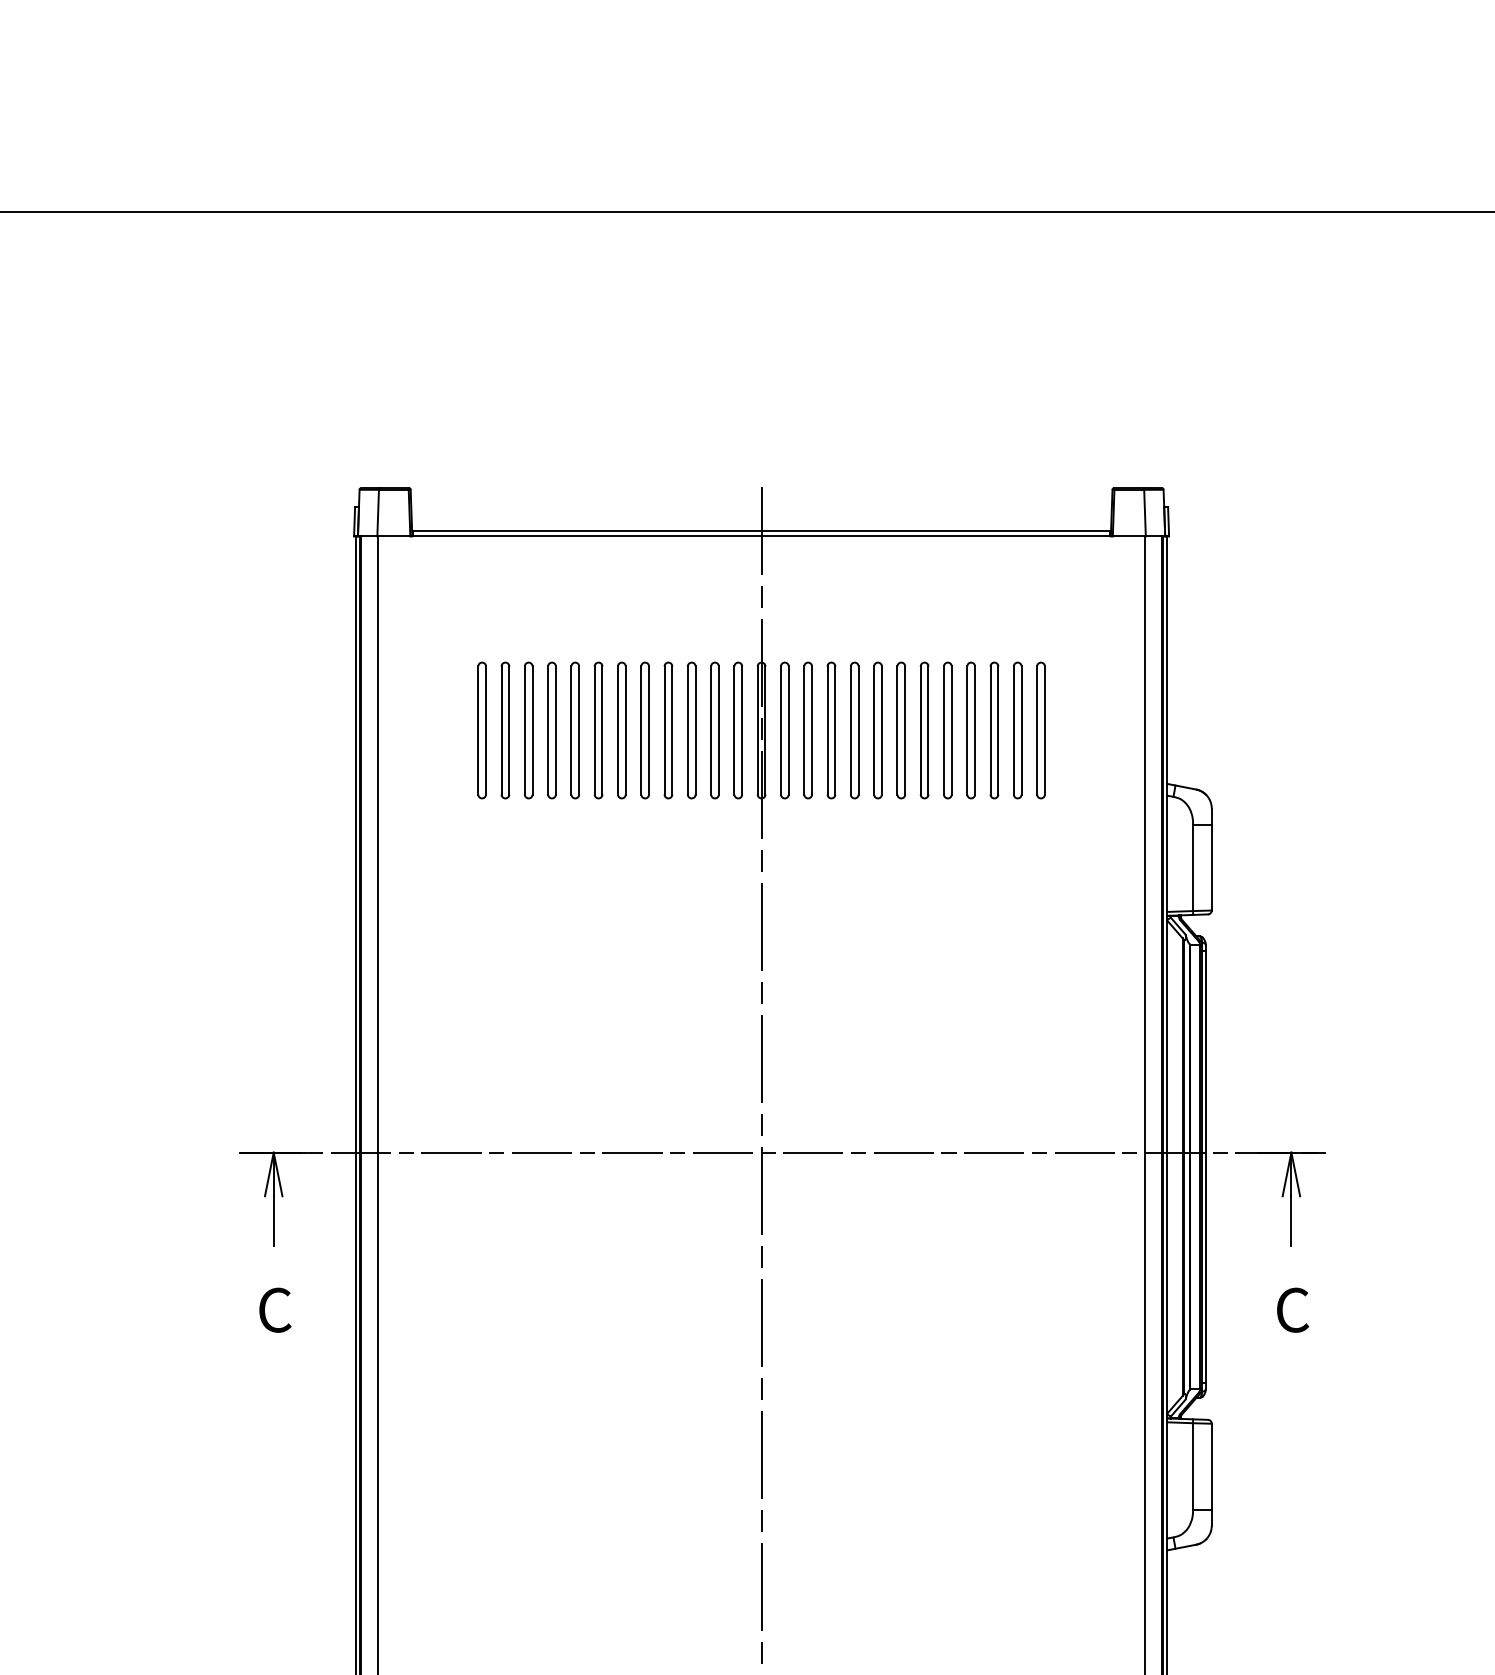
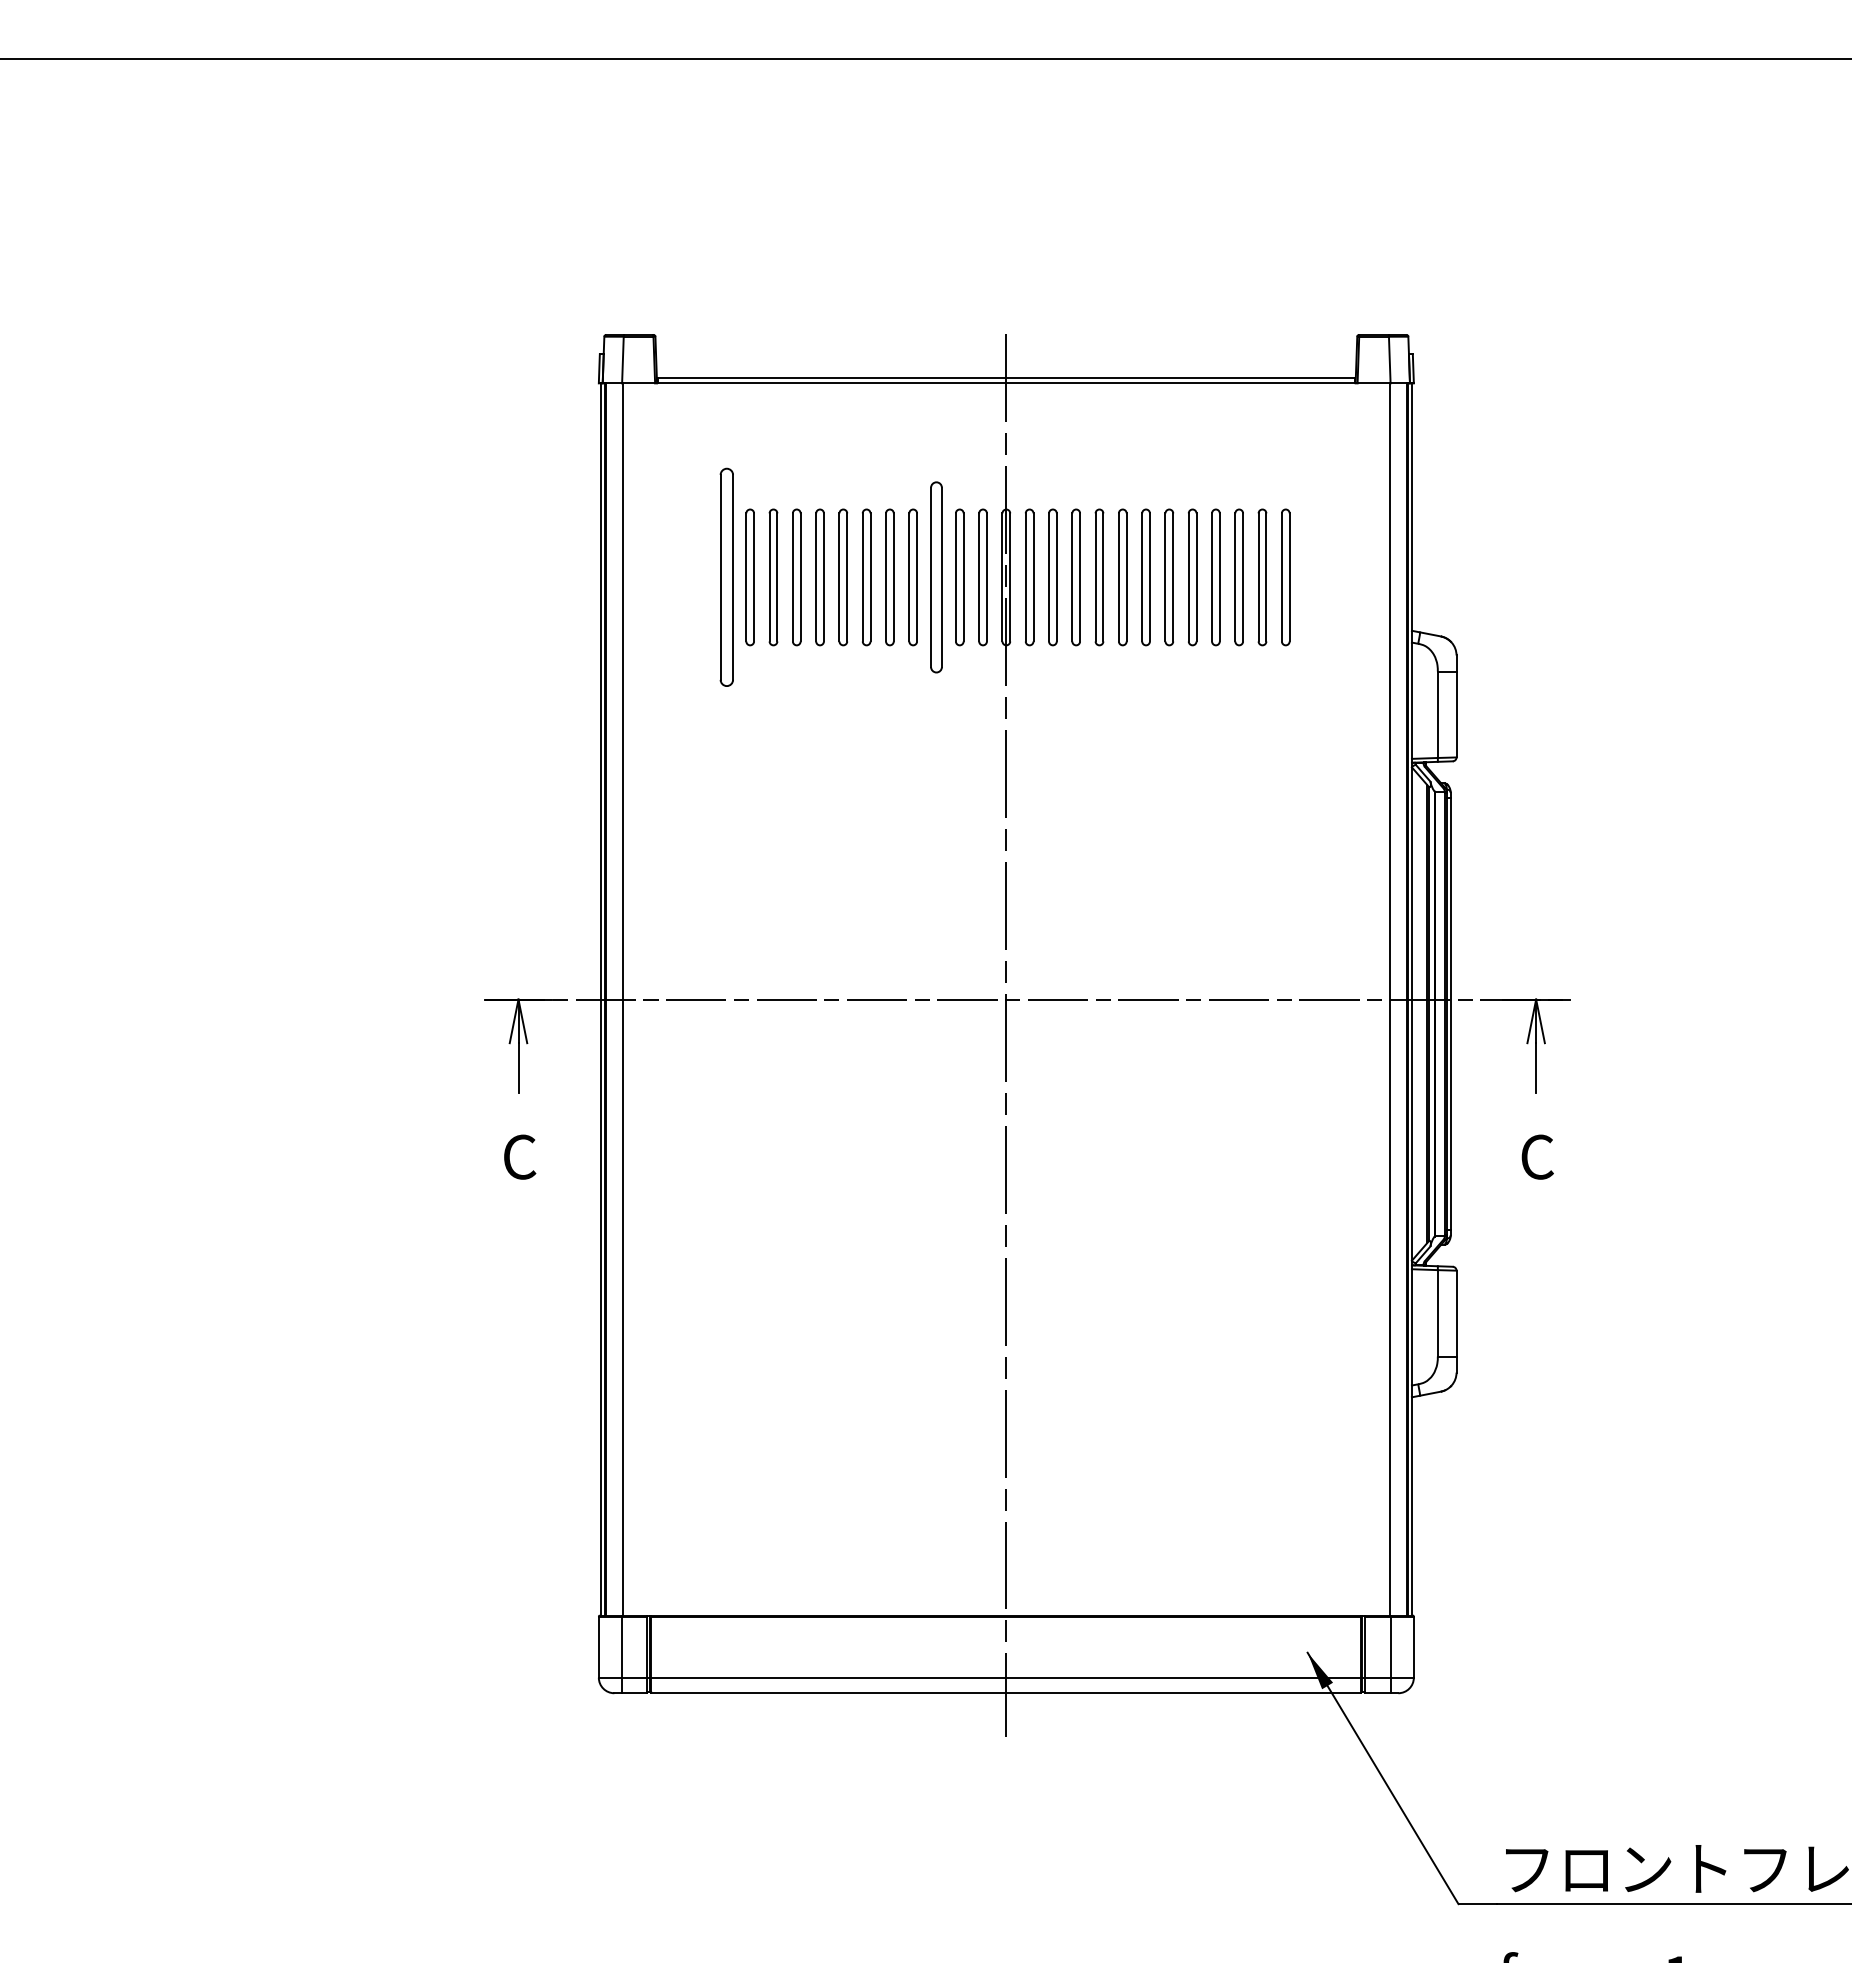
part: (481, 730) -> (726, 577), size x1.6
part: (691, 730) -> (936, 577), size x1.4

